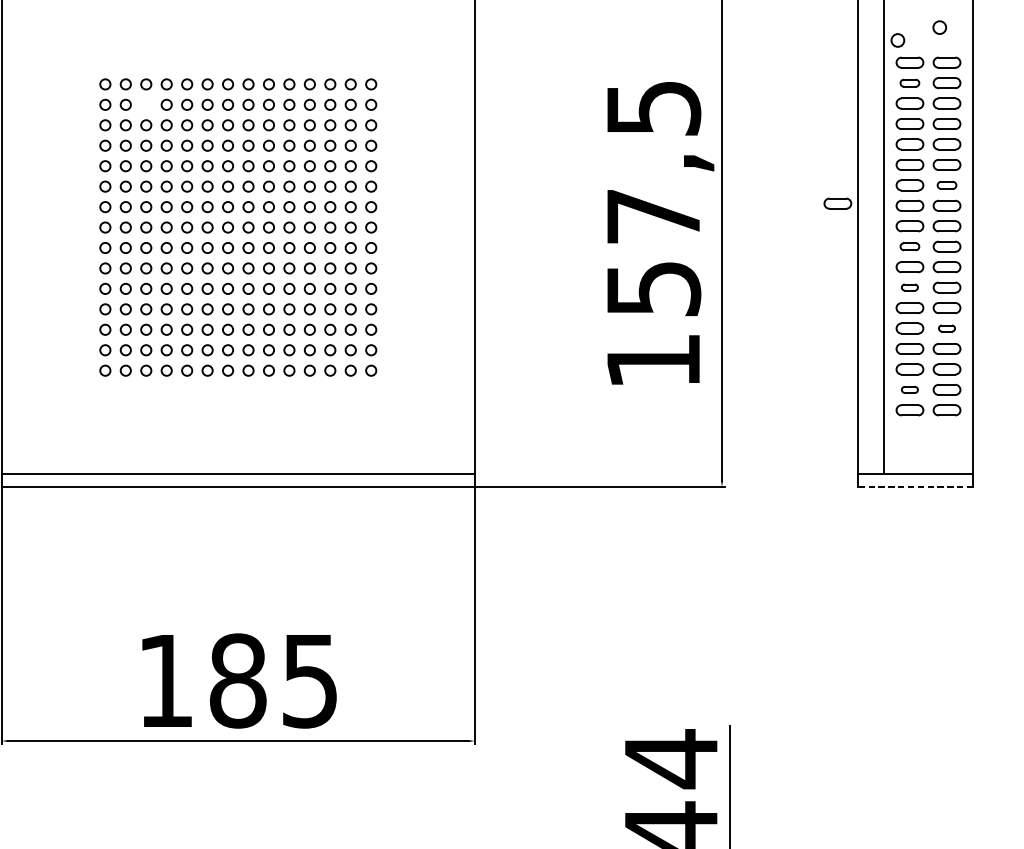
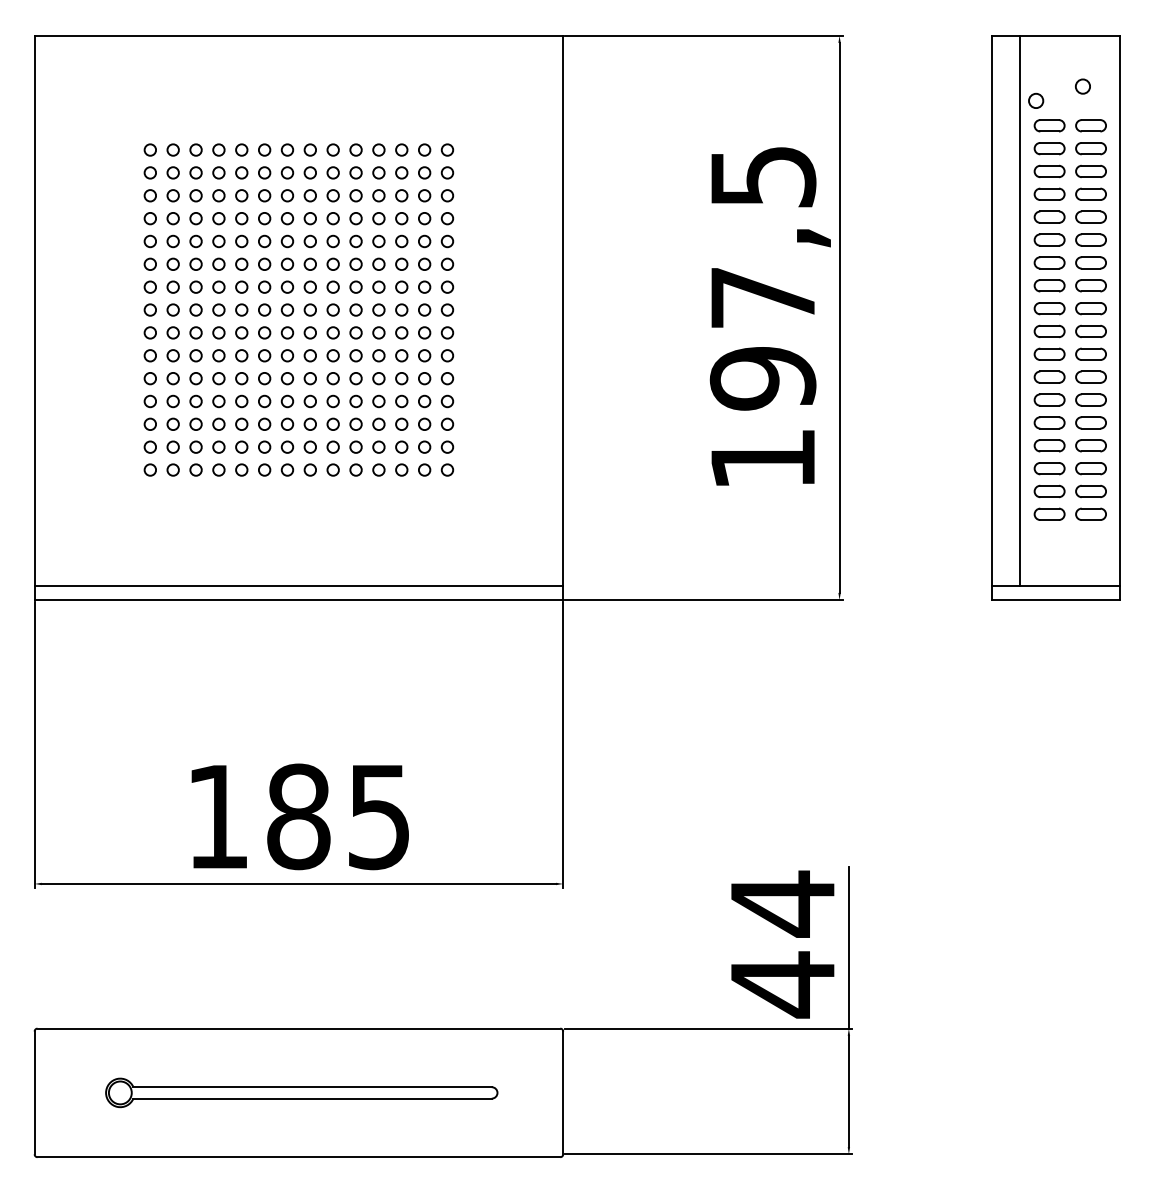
part: (909, 83) -> (1049, 148), size x1.43
circle: (145, 104) -> (195, 172), added
part: (946, 185) -> (1090, 262), size x1.43
part: (837, 202) -> (968, 282), removed
part: (909, 246) -> (1049, 331), size x1.43
part: (909, 287) -> (1049, 376), size x1.67
text: (653, 288) -> (762, 378), 157,5 -> 197,5
part: (946, 328) -> (1090, 422), size x1.67
part: (909, 389) -> (1049, 491), size x1.67
line: (915, 487) -> (1055, 600), dashed -> solid

